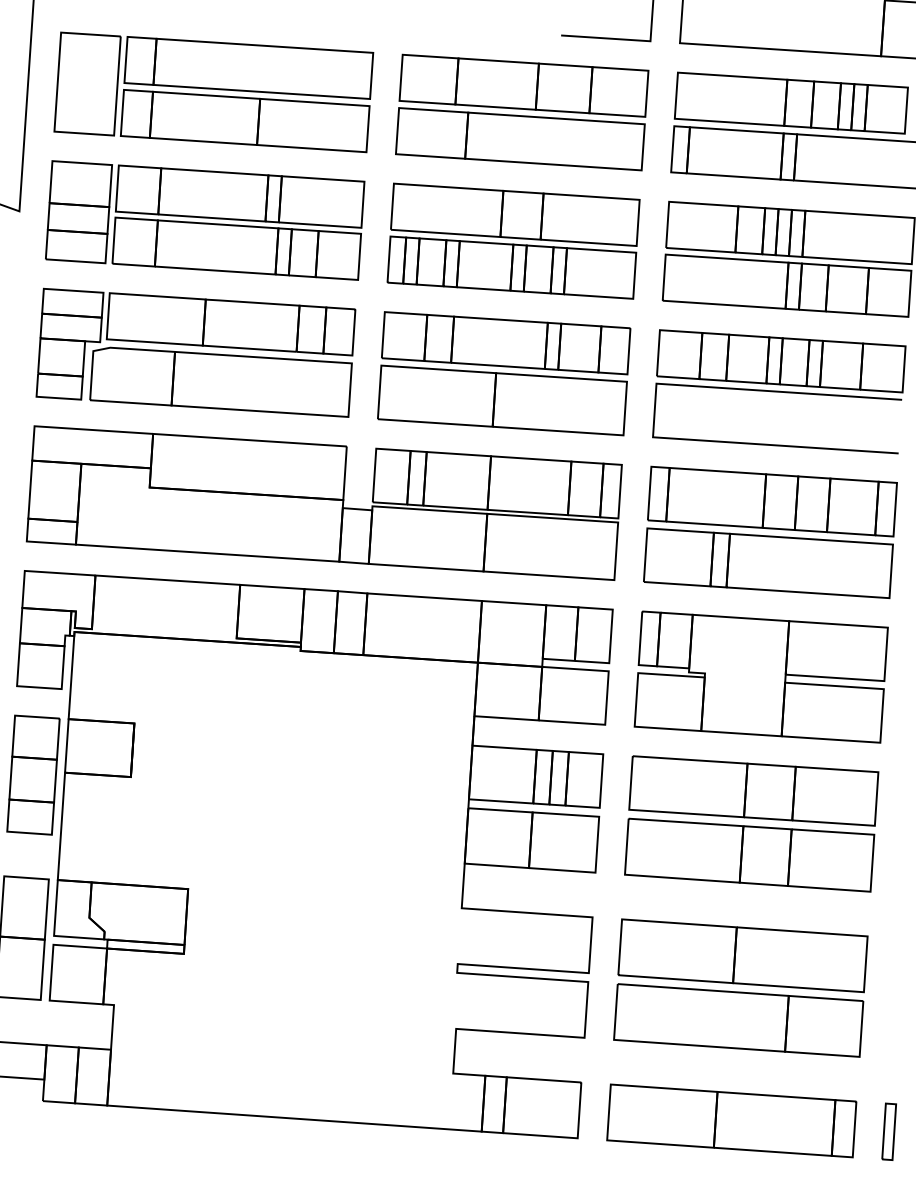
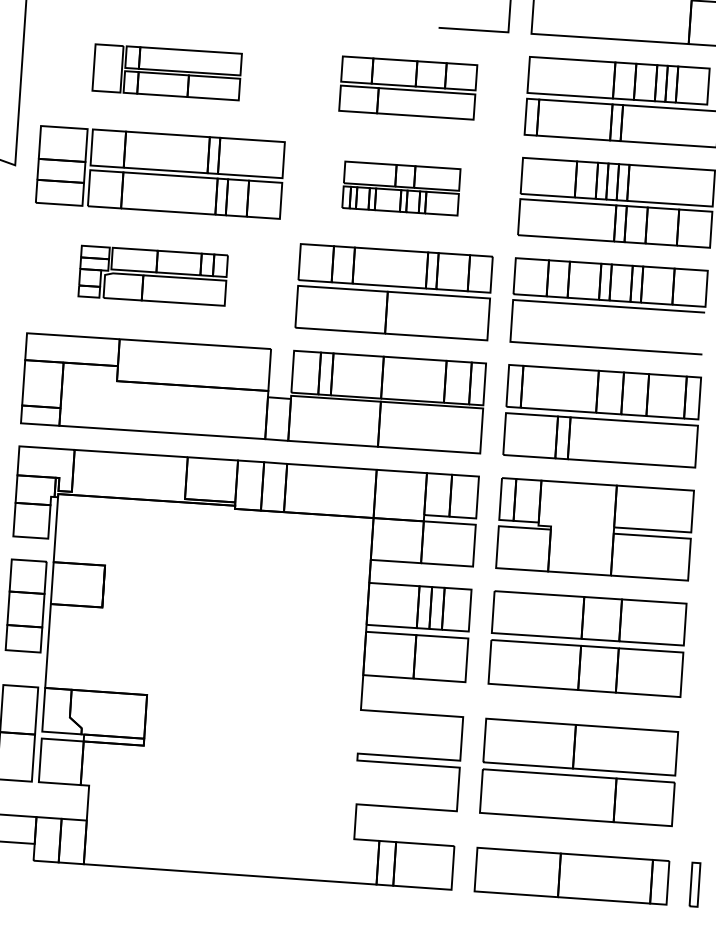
part: (213, 92) -> (166, 72), size x0.6
part: (522, 112) -> (408, 88), size x0.7
part: (513, 240) -> (401, 188), size x0.6
part: (195, 352) -> (152, 275), size x0.6

